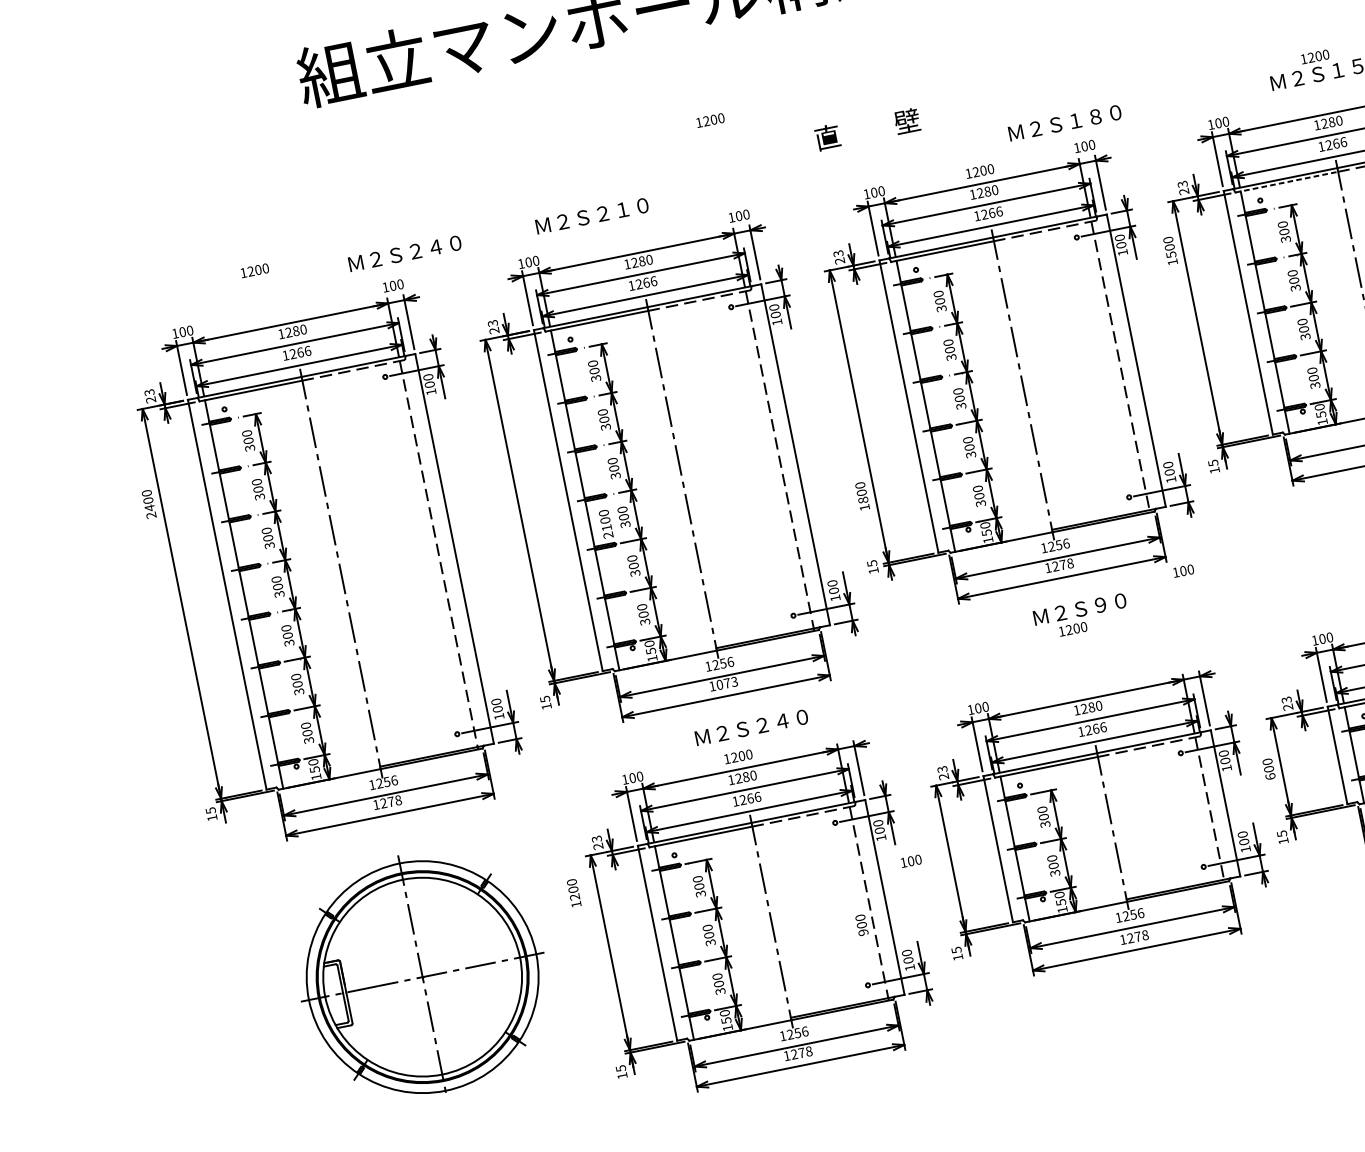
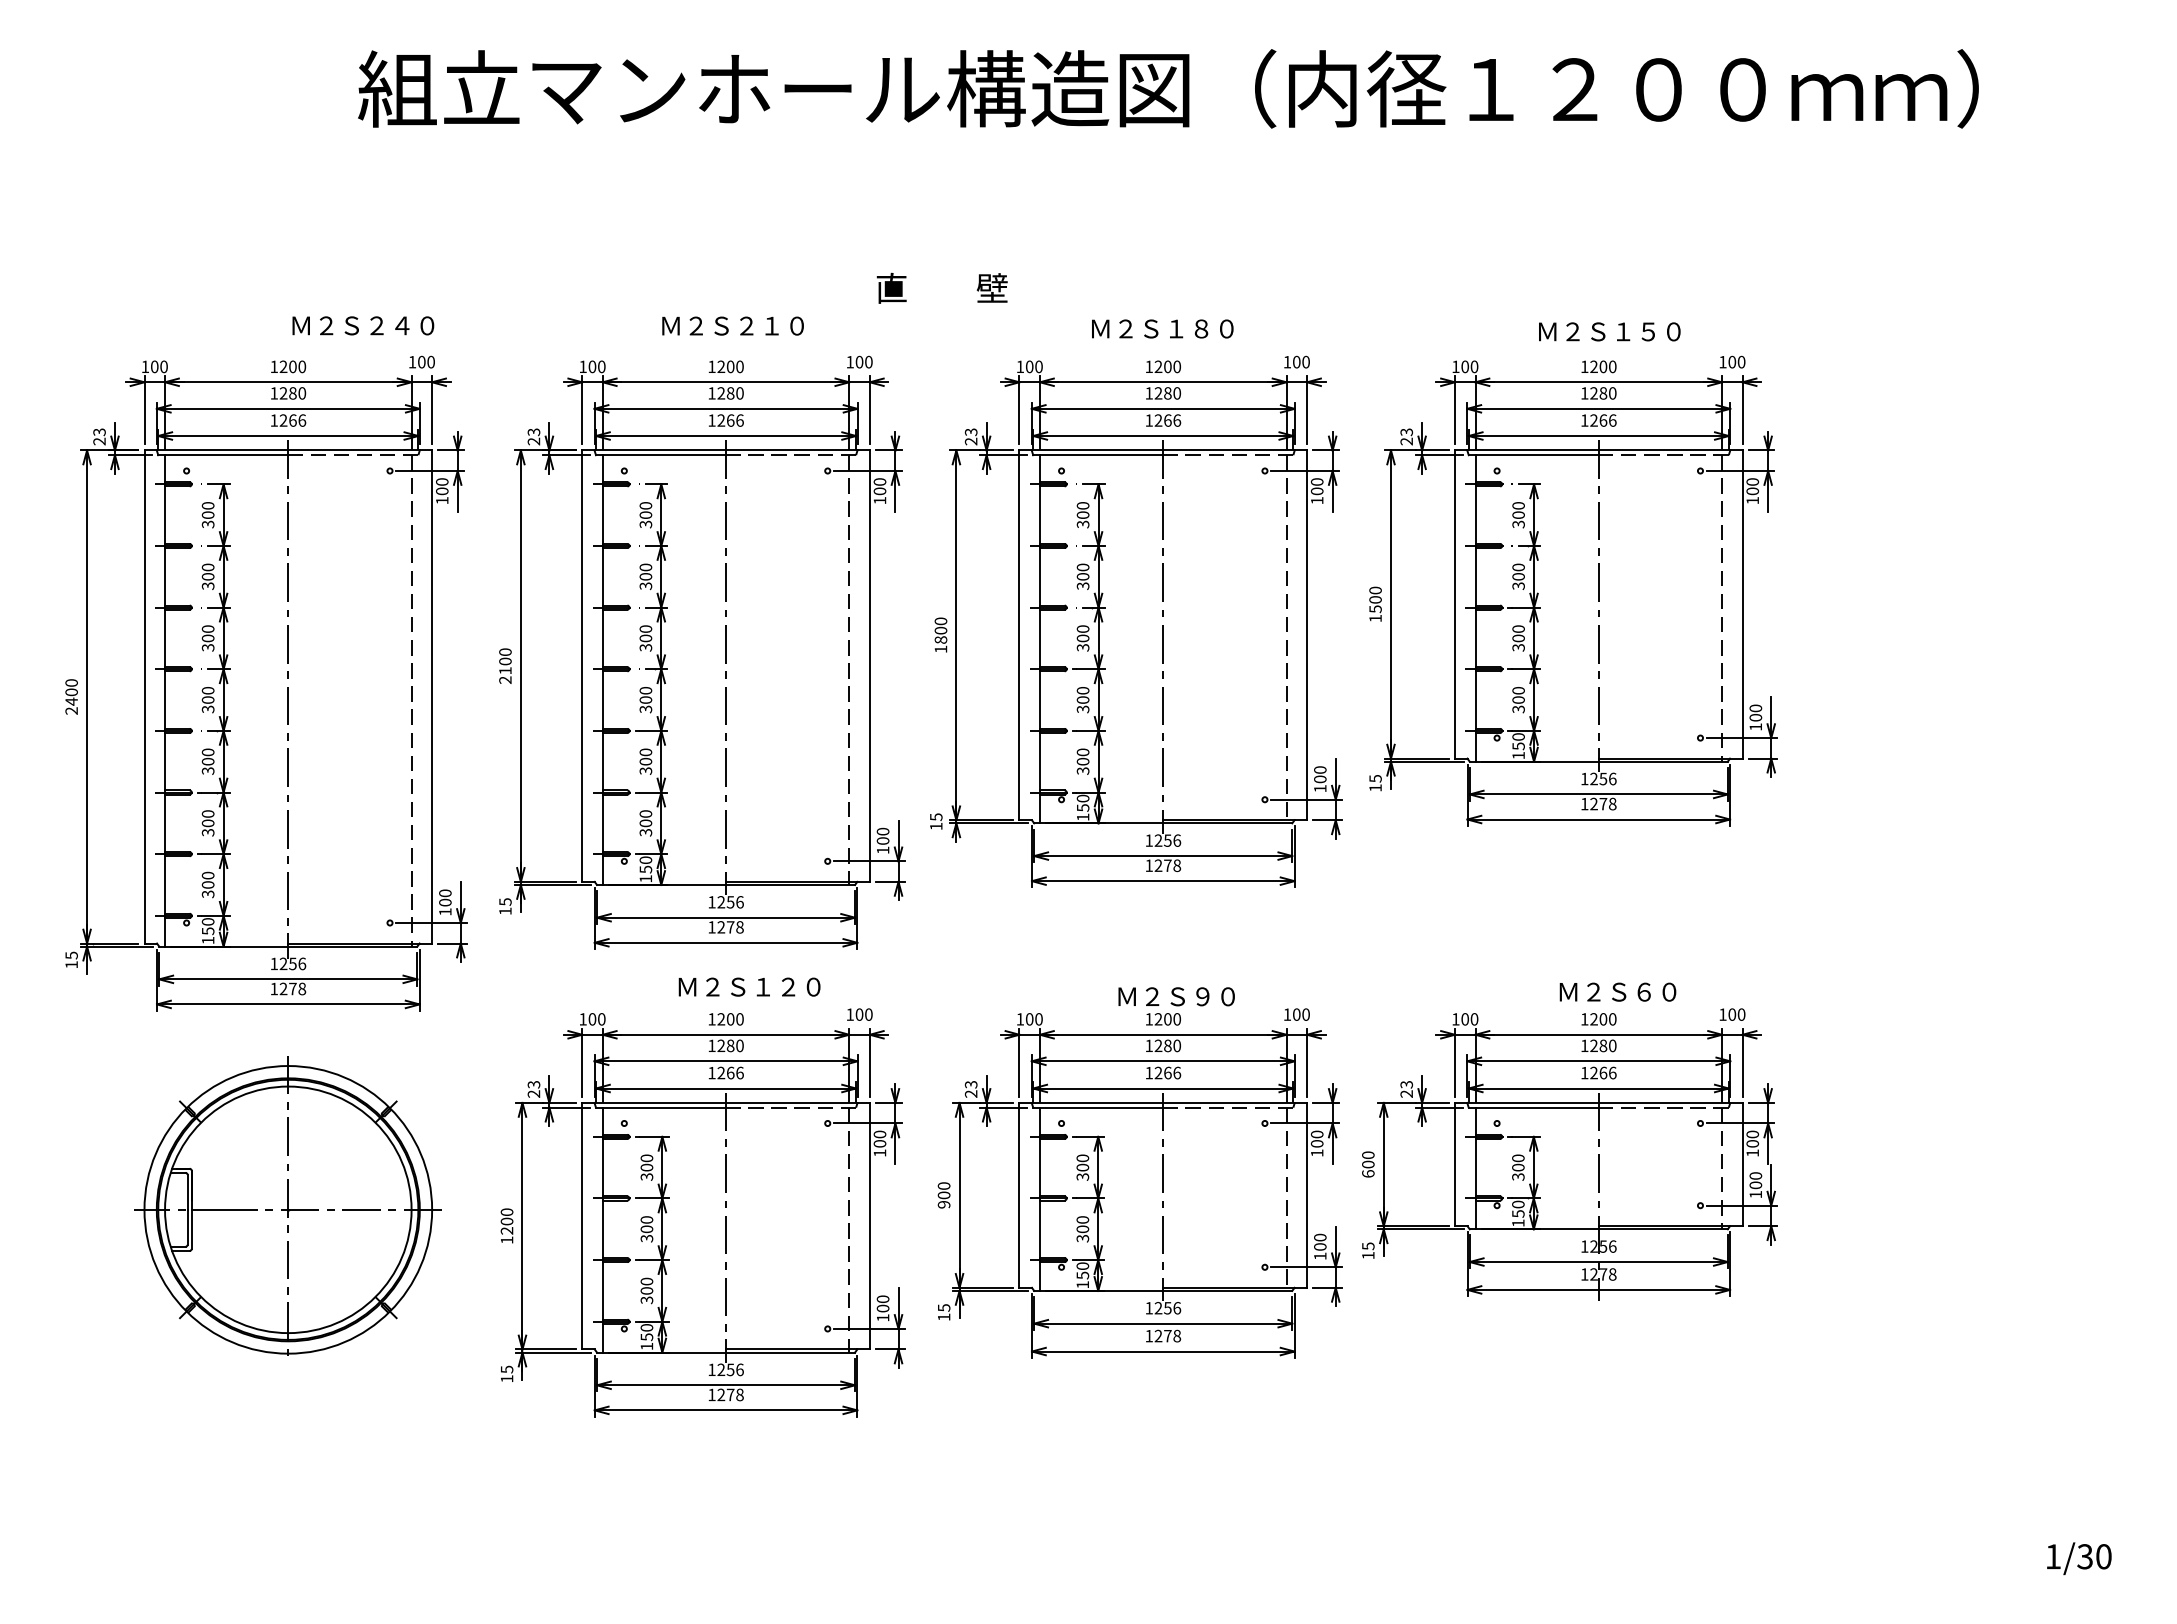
text: (1314, 56) -> (1598, 366), moved
text: (709, 120) -> (725, 366), moved
text: (1064, 122) -> (1162, 328), moved
text: (867, 128) -> (941, 287), moved
line: (1287, 182) -> (1534, 455), dashed -> solid
text: (591, 215) -> (732, 325), moved
text: (1170, 250) -> (1375, 603), moved
text: (405, 253) -> (363, 325), moved
text: (254, 270) -> (288, 366), moved
text: (862, 495) -> (940, 634), moved
text: (148, 503) -> (71, 696), moved
text: (606, 523) -> (505, 665), moved
text: (1183, 571) -> (1296, 1014), moved
text: (1081, 617) -> (1176, 1006), moved
text: (727, 683) -> (730, 927), 1073 -> 1278
text: (772, 722) -> (775, 986), Ｍ２Ｓ２４０ -> Ｍ２Ｓ１２０
text: (911, 861) -> (859, 1014), moved
text: (573, 892) -> (506, 1225), moved
text: (861, 925) -> (943, 1195), moved

